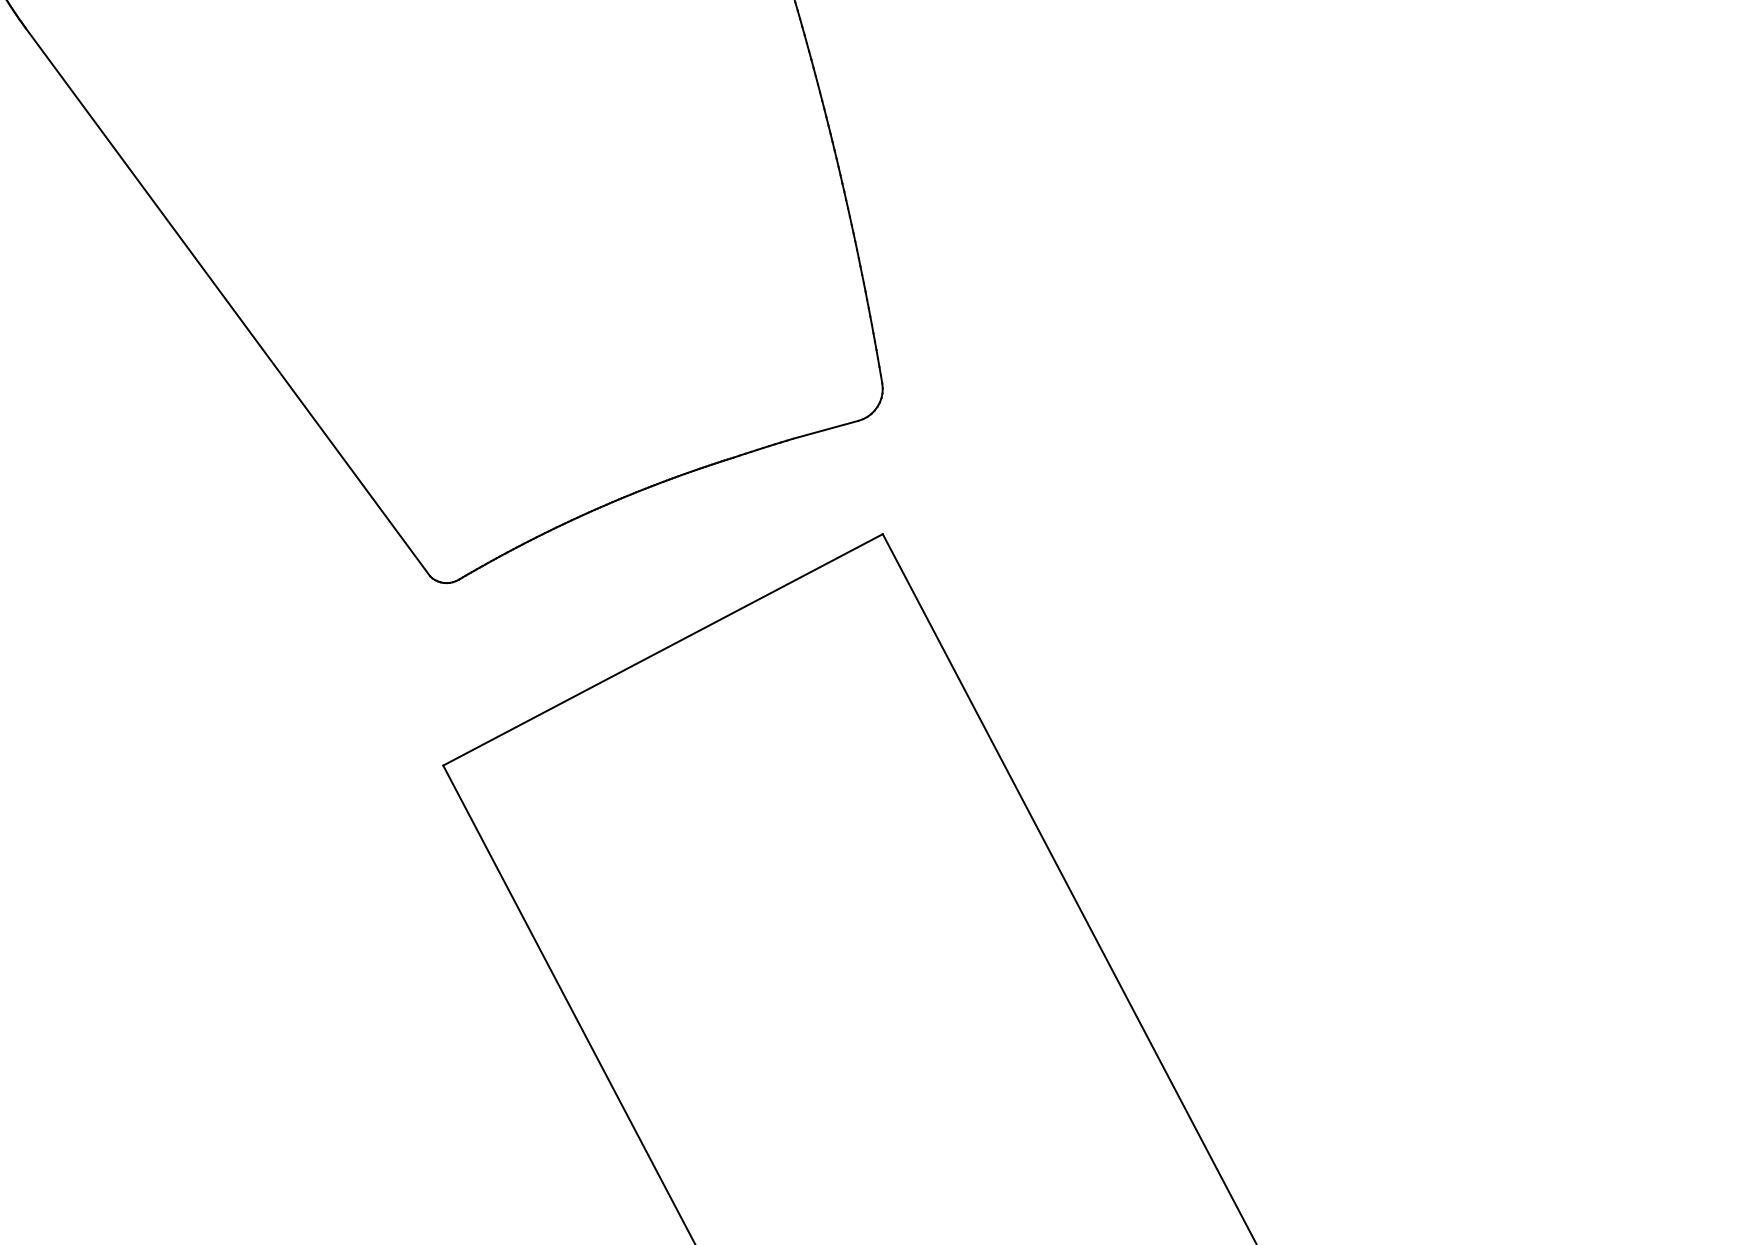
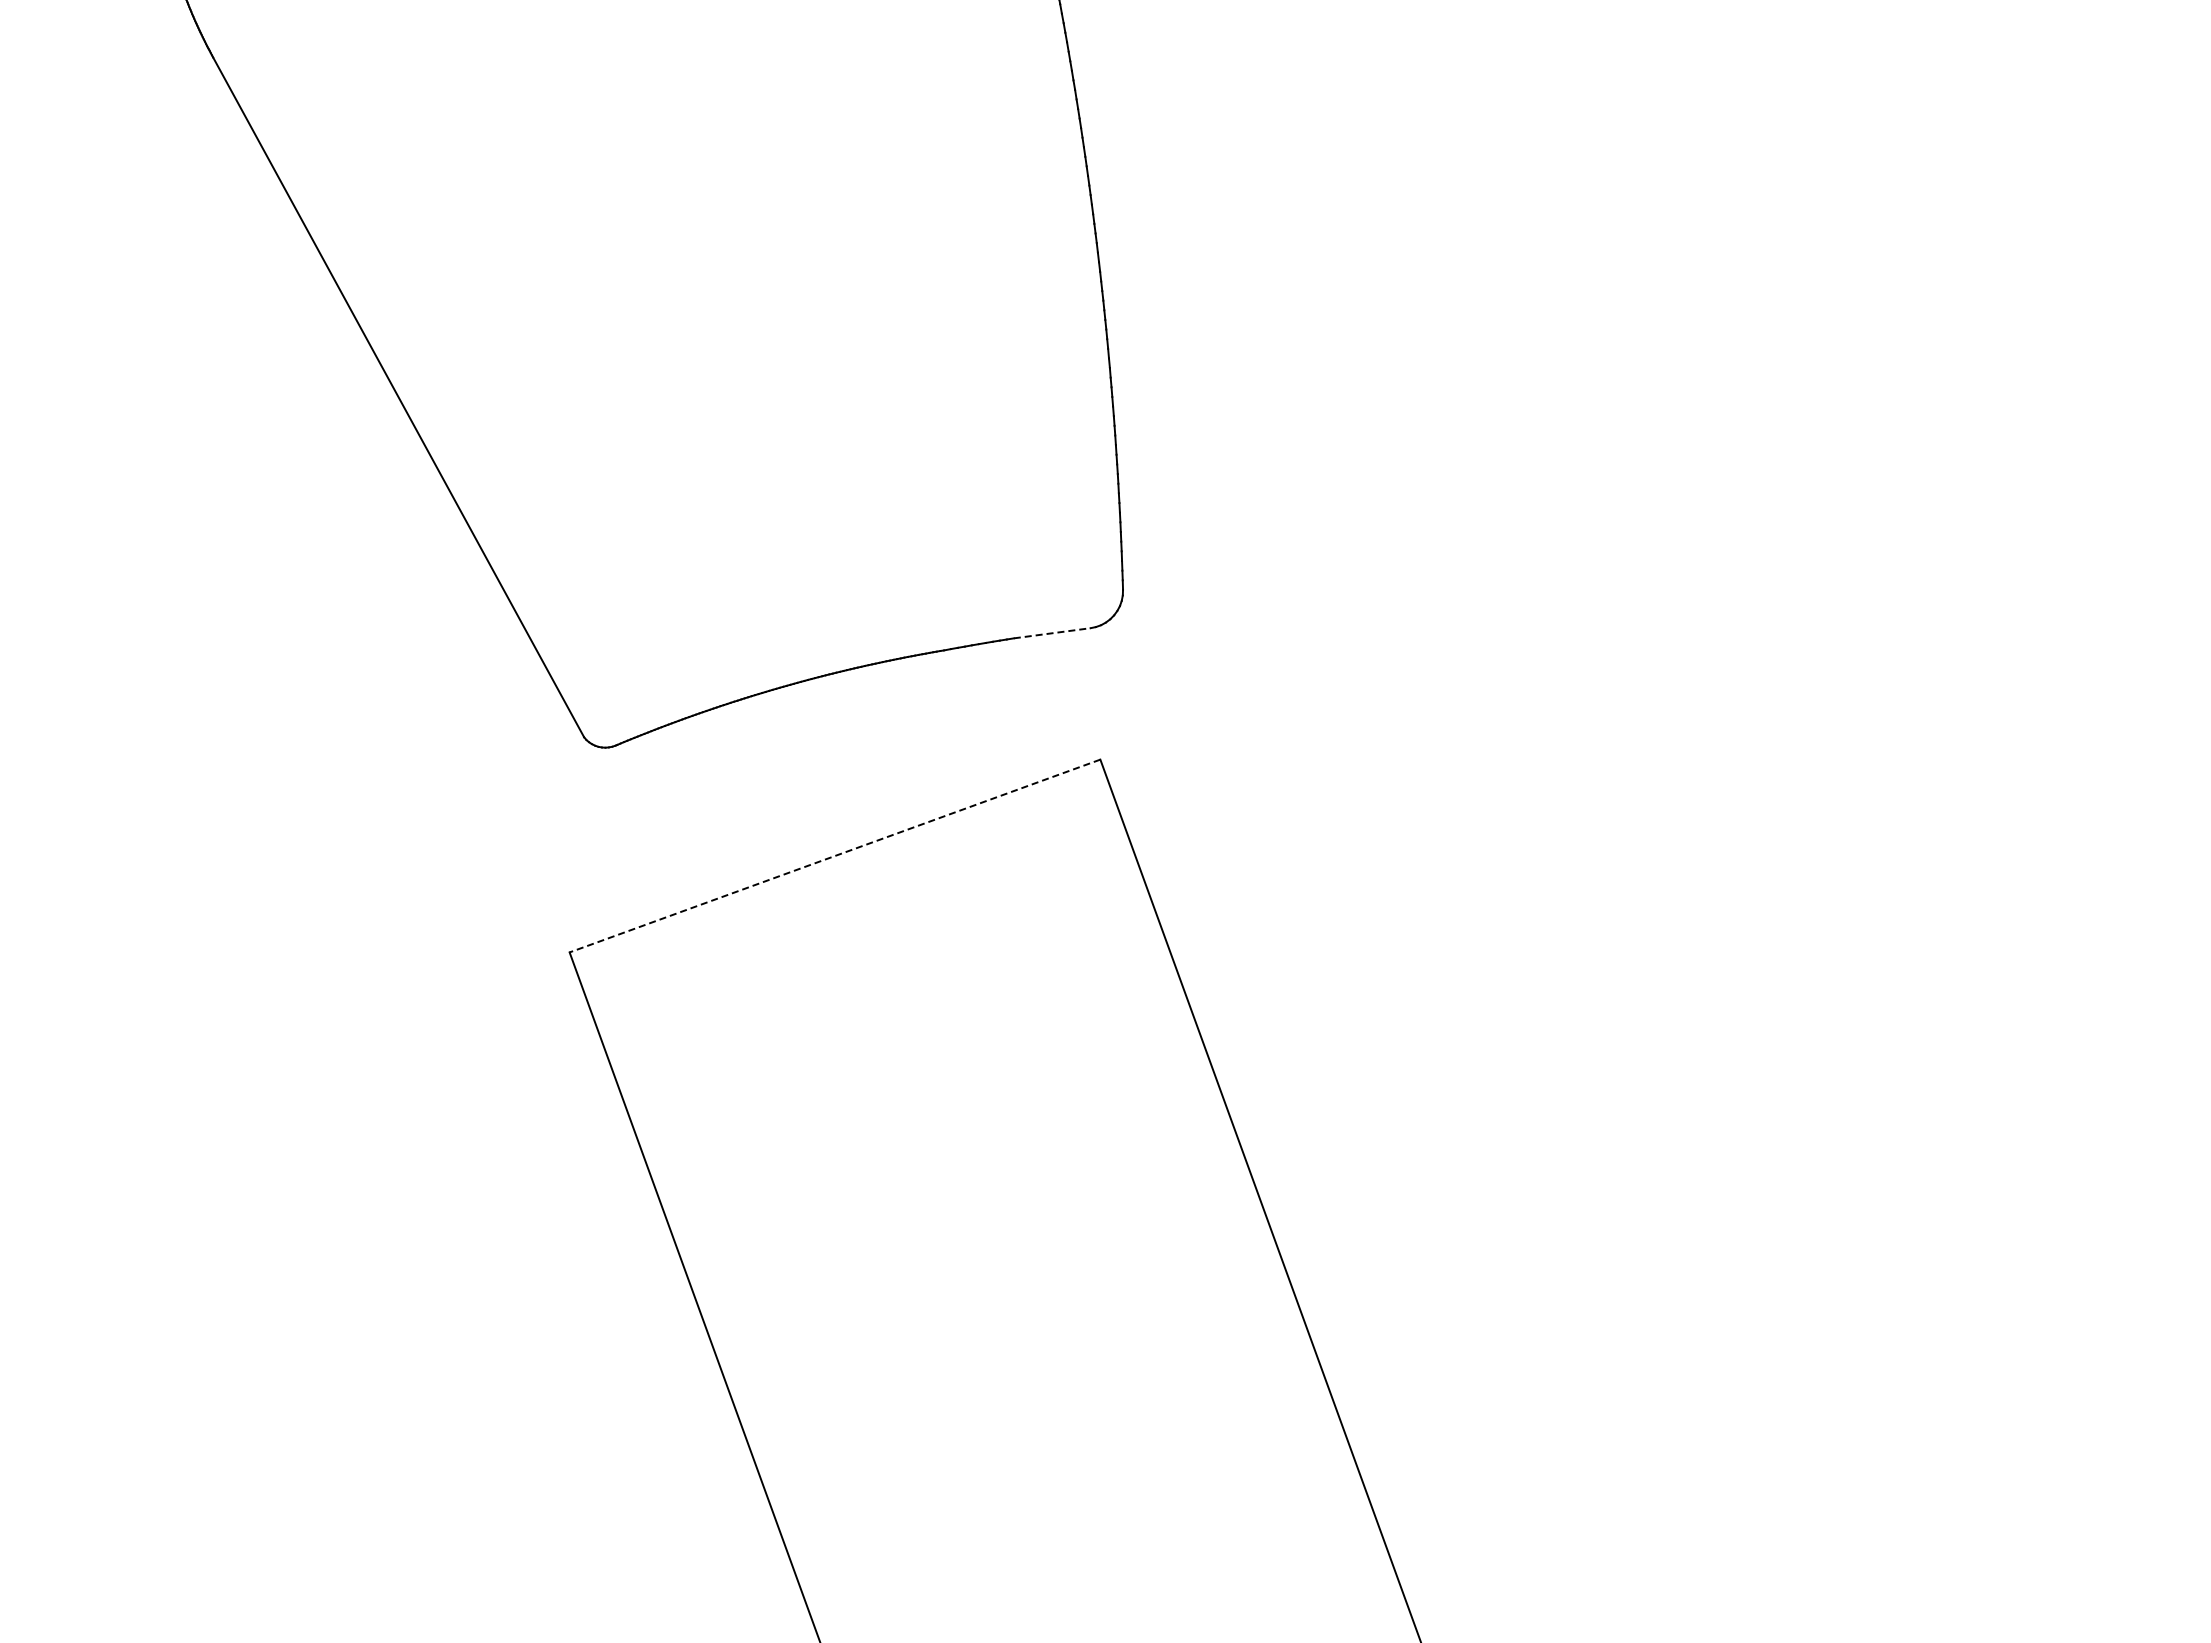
line: (826, 429) -> (1052, 633), solid -> dashed
line: (662, 650) -> (834, 856), solid -> dashed

